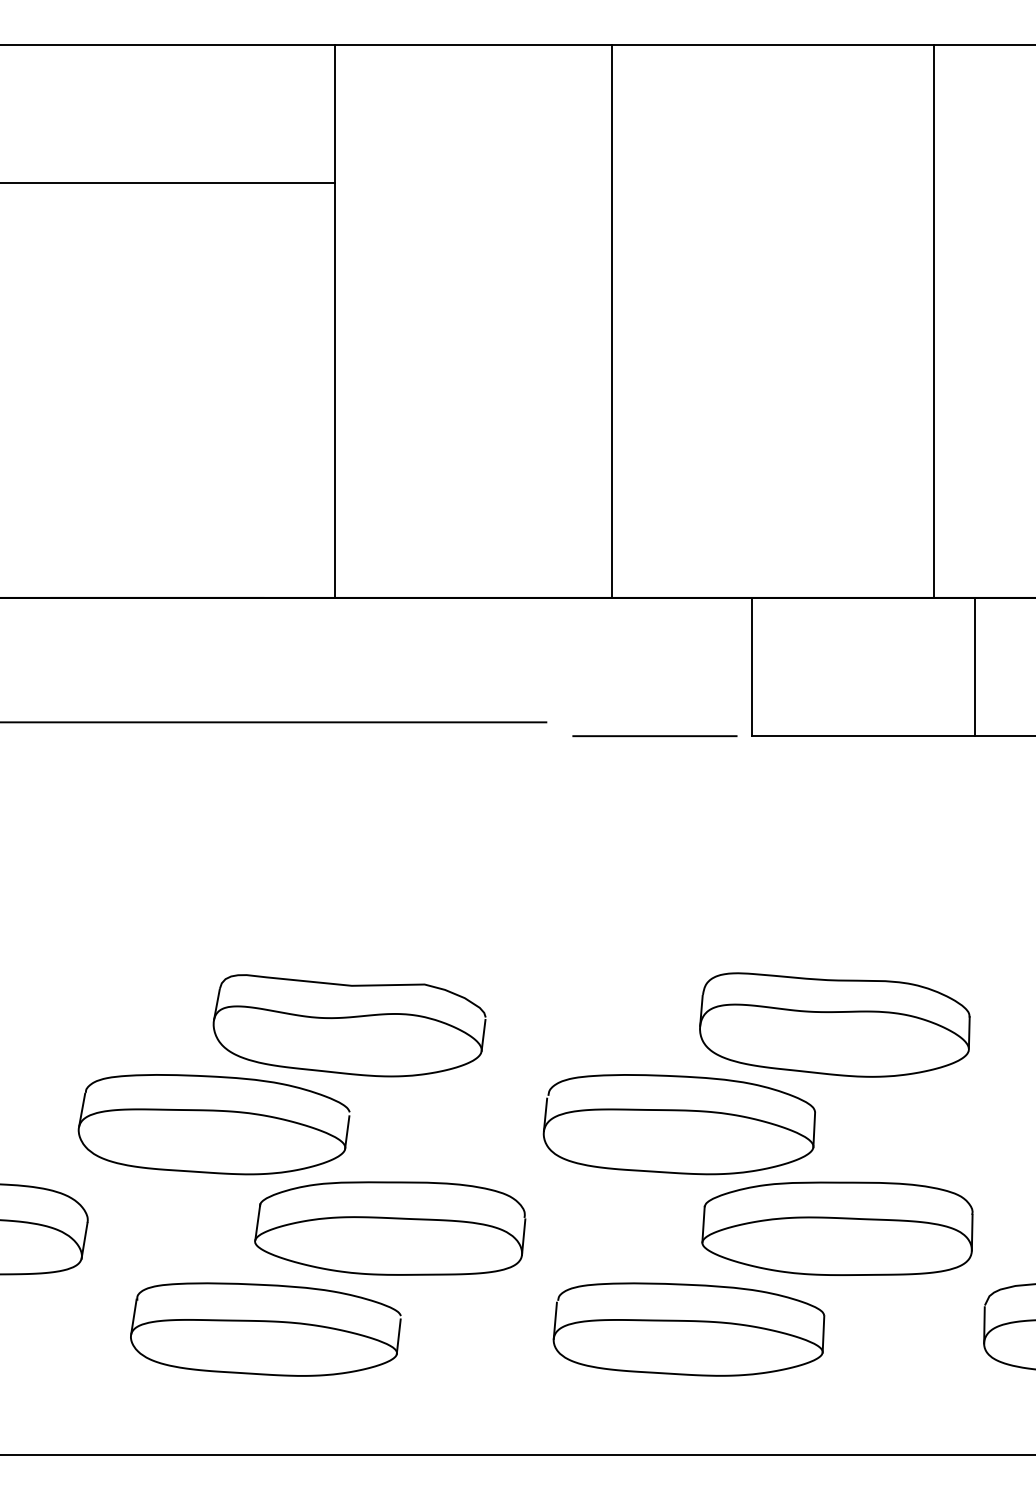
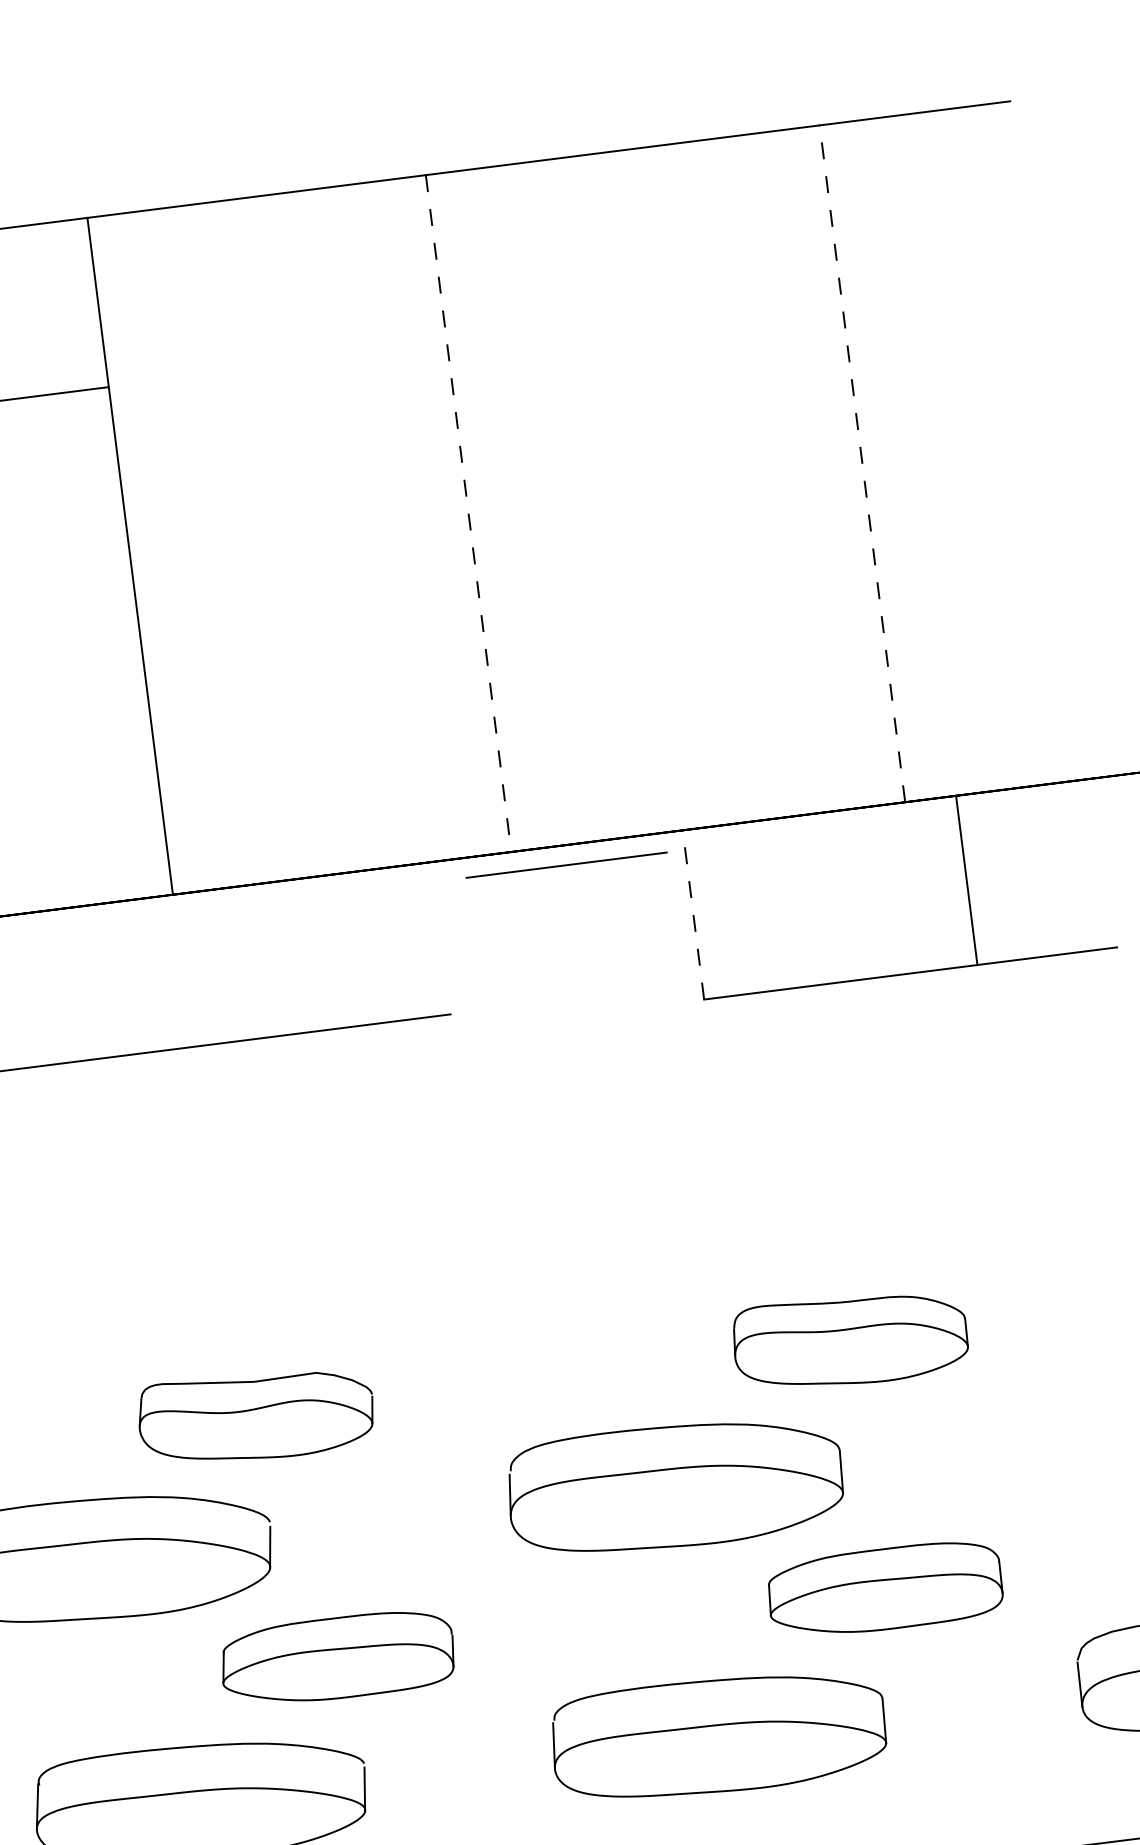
line: (933, 320) -> (862, 462), solid -> dashed
line: (611, 321) -> (468, 513), solid -> dashed
line: (751, 666) -> (692, 914), solid -> dashed
line: (654, 736) -> (566, 865), moved
part: (834, 1024) -> (849, 1339), size x0.7
part: (349, 1025) -> (256, 1415), size x0.7
part: (390, 1228) -> (337, 1658), size x0.7
part: (837, 1228) -> (885, 1588), size x0.7

